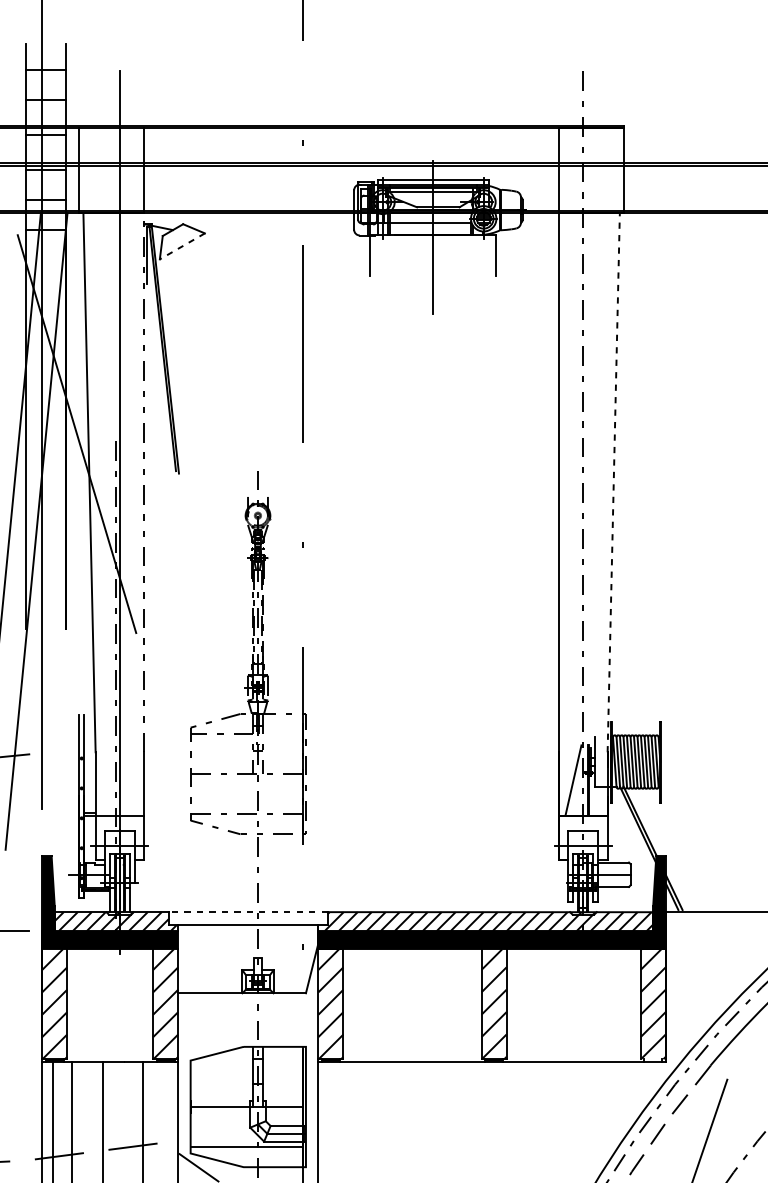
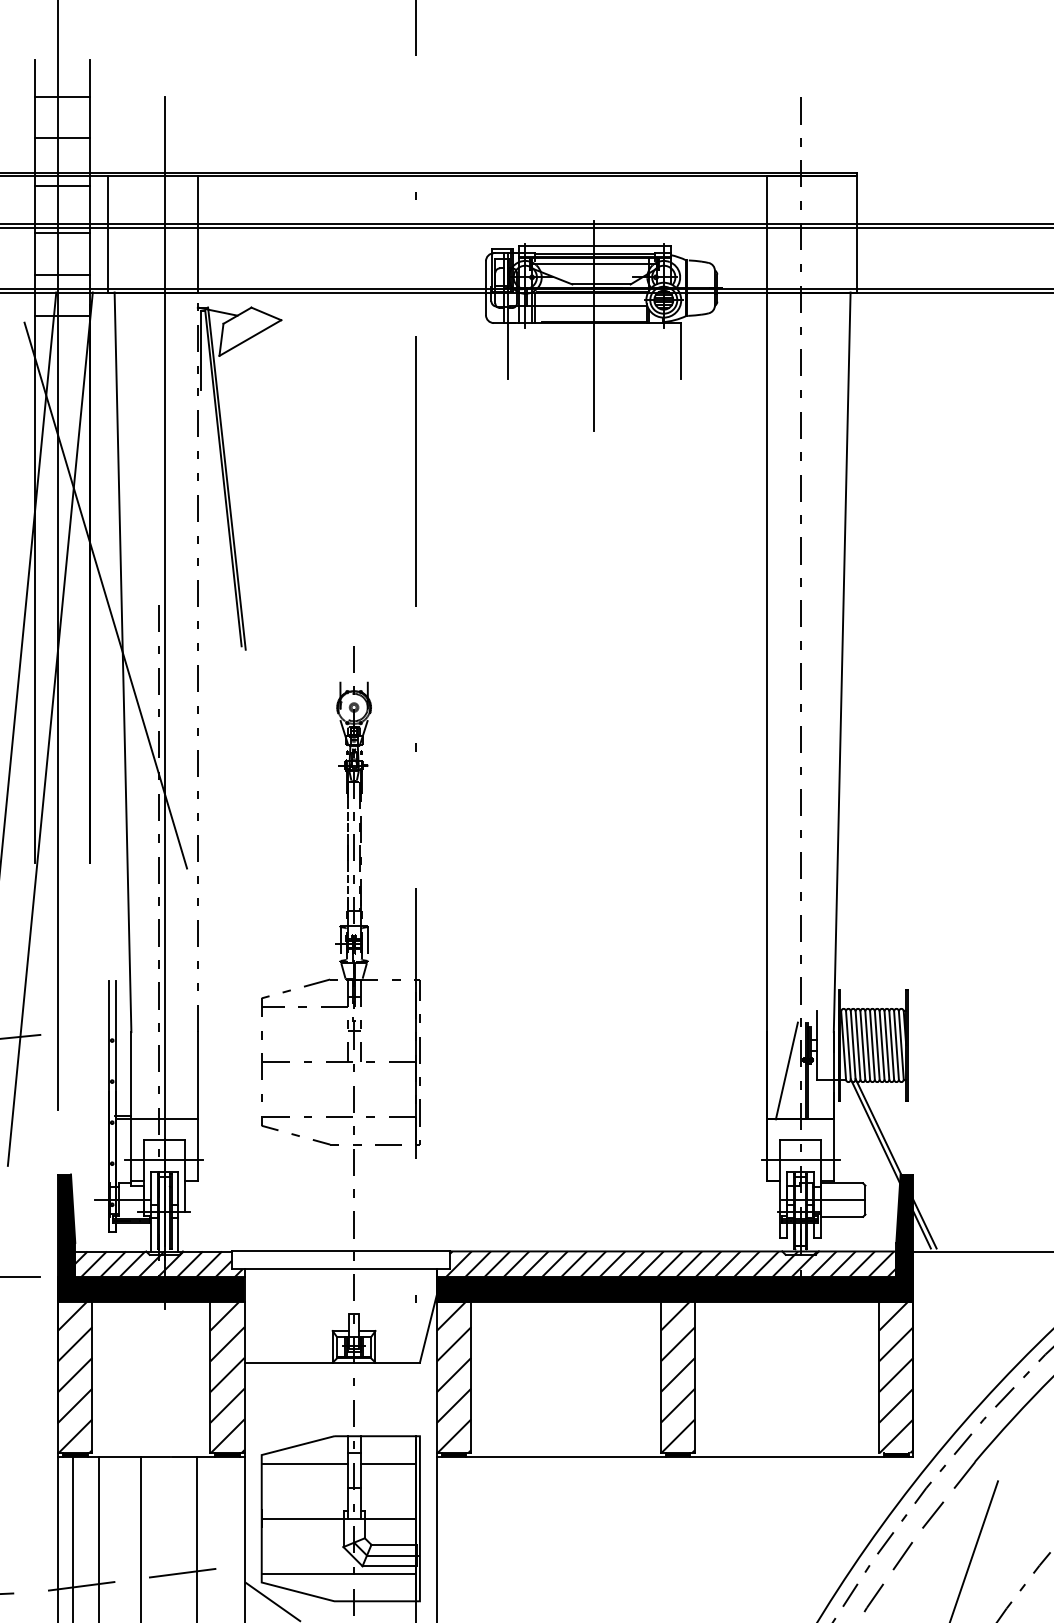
line: (182, 246) -> (250, 338), dashed -> solid
line: (613, 482) -> (842, 662), dashed -> solid
line: (248, 912) -> (340, 1251), dashed -> solid
fill: (652, 1060) -> (895, 1454), added
line: (221, 1066) -> (304, 1463), added
line: (282, 1066) -> (387, 1463), added

